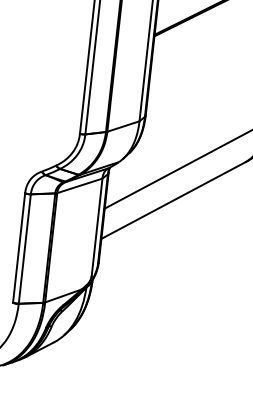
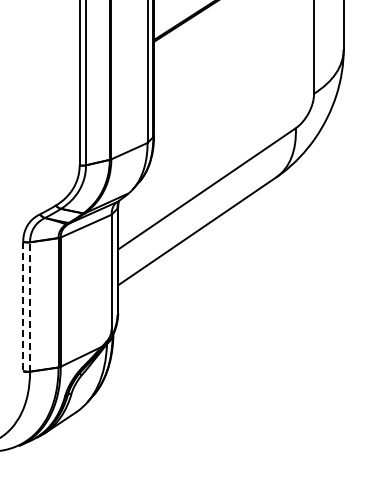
line: (19, 248) -> (23, 306), solid -> dashed
line: (25, 248) -> (30, 306), solid -> dashed

